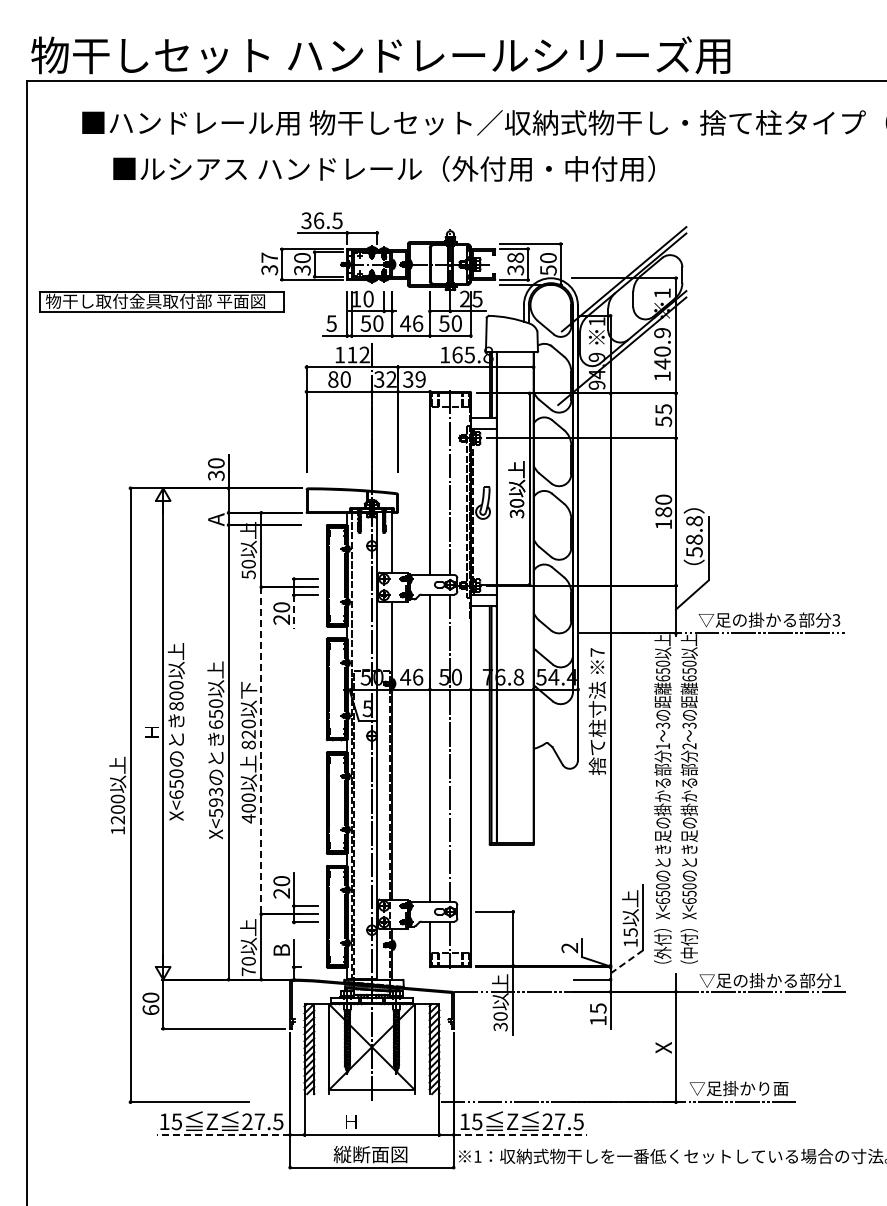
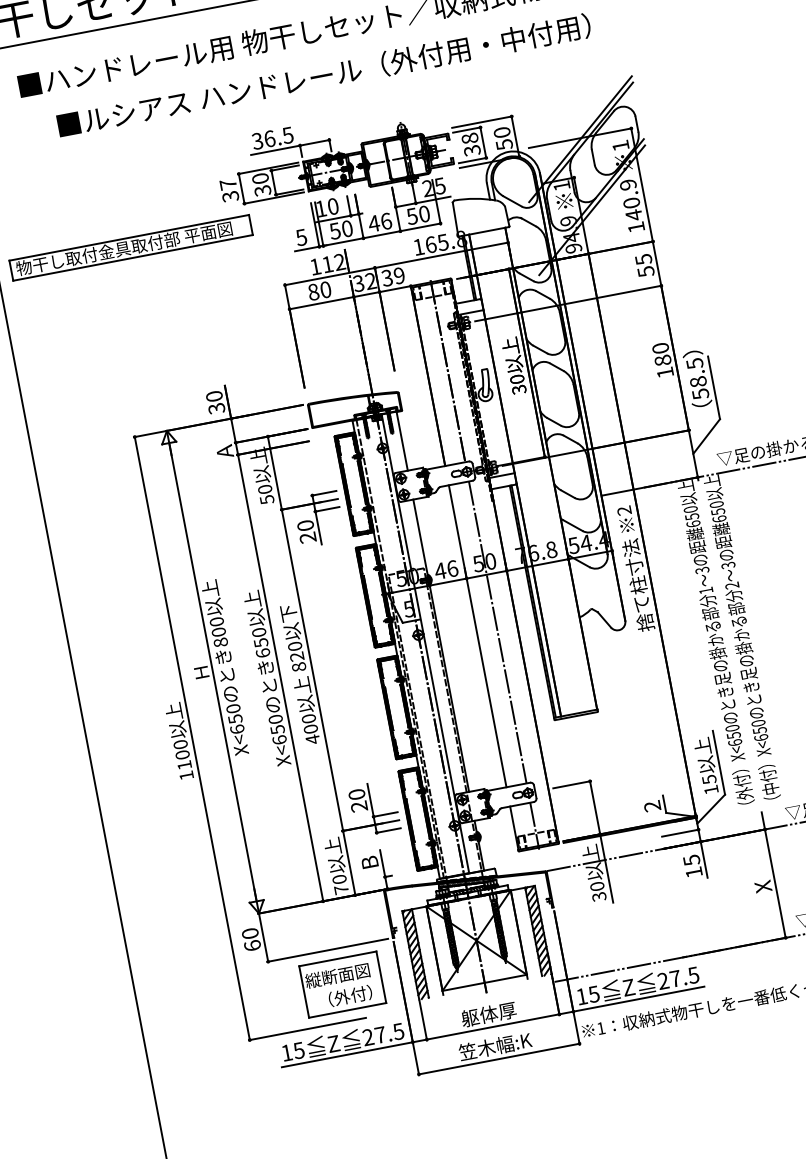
text: (694, 521) -> (695, 363), 58.8 -> 58.5
line: (294, 612) -> (319, 528), dashed -> solid
text: (597, 652) -> (624, 510), 7 -> 2
line: (261, 750) -> (312, 670), dashed -> solid
text: (216, 802) -> (278, 729), X<593 -> X<650
text: (117, 819) -> (184, 764), 1200 -> 1100
line: (627, 961) -> (711, 808), dashed -> solid
part: (231, 1064) -> (341, 984), added
text: (369, 1121) -> (488, 1014), Ｈ -> 躯体厚
line: (223, 1134) -> (347, 1054), dashed -> solid
line: (520, 1134) -> (638, 998), dashed -> solid
text: (370, 1154) -> (495, 1046), 縦断面図 -> 笠木幅:K

